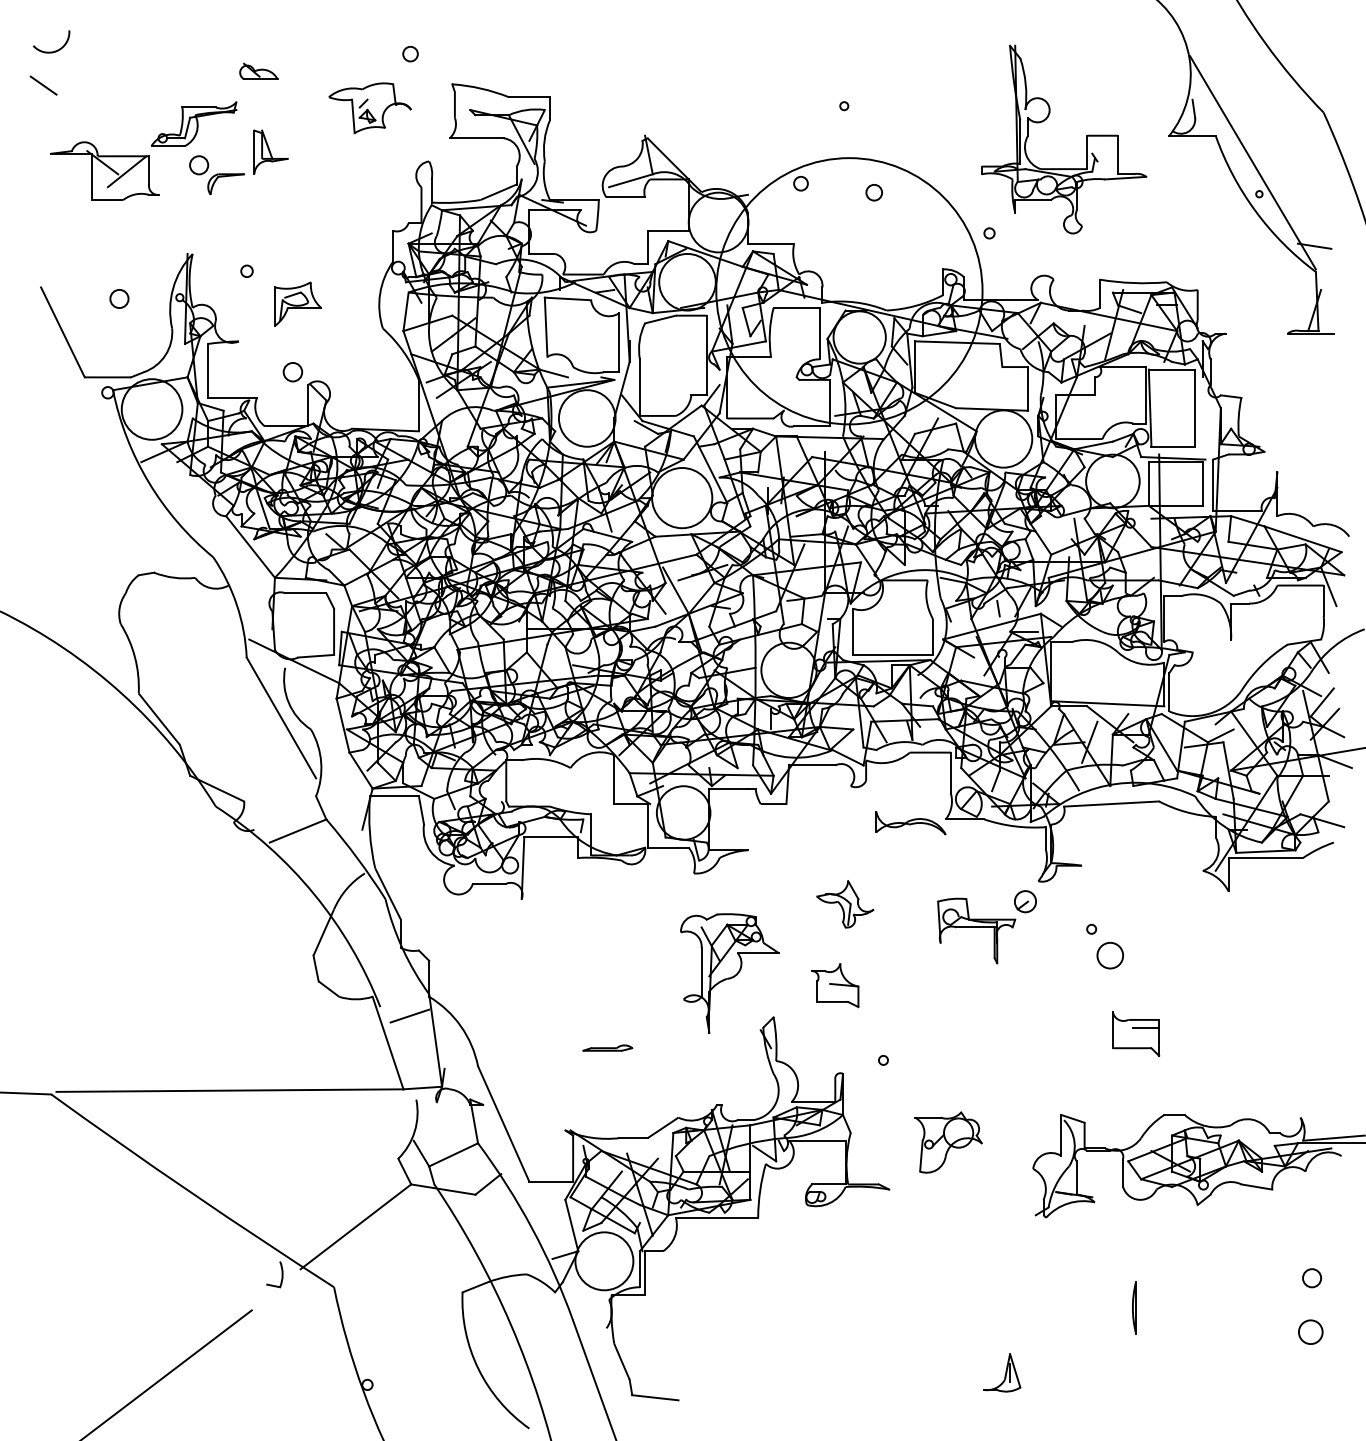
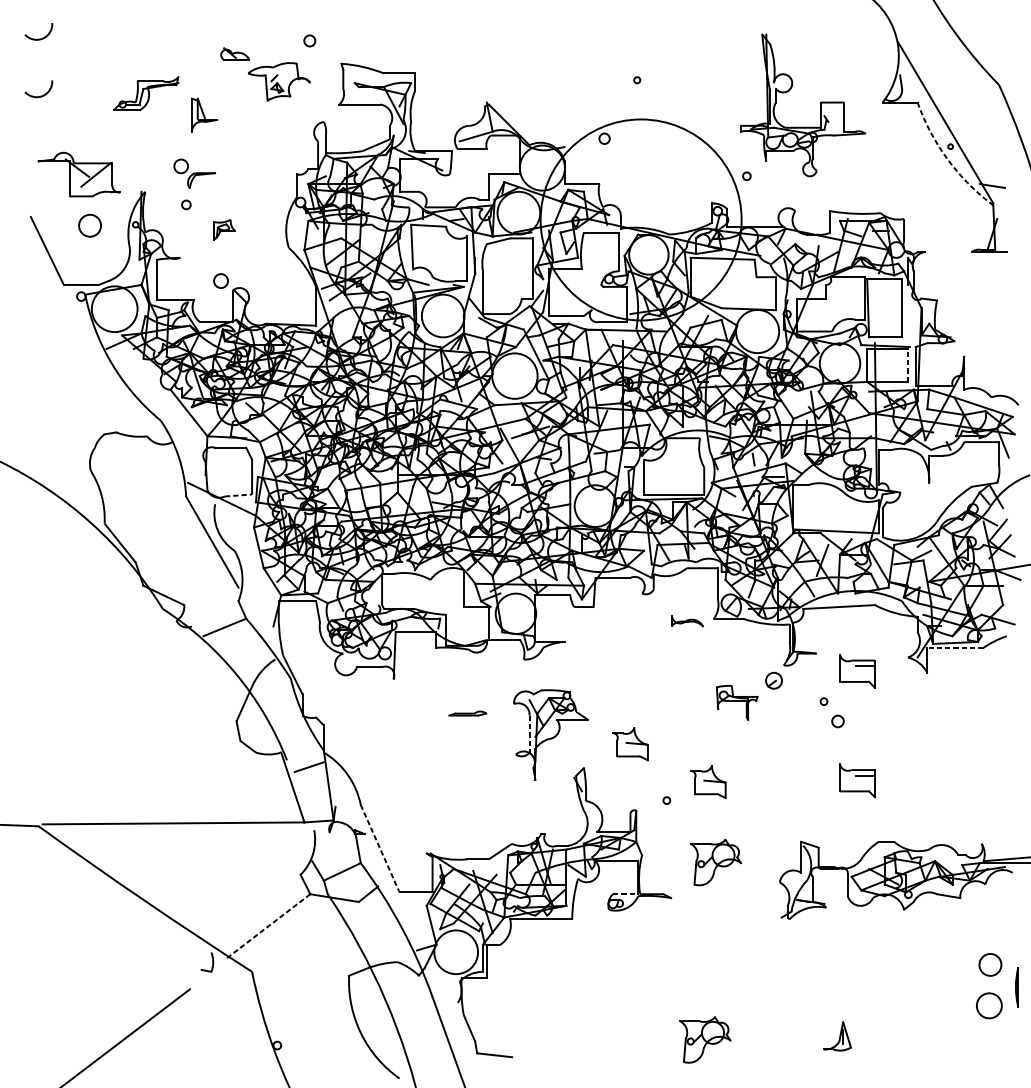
part: (258, 70) -> (235, 53), moved
line: (43, 85) -> (32, 64), removed
arc: (55, 126) -> (41, 95), added
part: (104, 170) -> (78, 174), moved
part: (216, 174) -> (194, 173), moved
circle: (873, 192) -> (659, 145), removed
arc: (1255, 211) -> (947, 159), solid -> dashed
circle: (119, 298) -> (90, 225), size x1.6
part: (297, 303) -> (224, 229), size x0.6
line: (1202, 484) -> (907, 365), solid -> dashed
line: (316, 656) -> (238, 495), solid -> dashed
part: (910, 823) -> (687, 621), size x0.6
line: (1265, 858) -> (955, 648), solid -> dashed
part: (1136, 888) -> (857, 670), added
part: (845, 904) -> (638, 682), removed
part: (976, 930) -> (737, 702), size x0.7
circle: (1109, 955) -> (837, 721), size x0.6
line: (701, 972) -> (529, 734), solid -> dashed
part: (938, 1035) -> (708, 781), added
part: (607, 1047) -> (467, 713), moved
line: (503, 1124) -> (379, 848), solid -> dashed
line: (828, 1184) -> (625, 894), solid -> dashed
line: (355, 1226) -> (268, 925), solid -> dashed
circle: (1311, 1278) -> (989, 965), size x1.6
line: (1133, 1307) -> (1016, 987), moved
circle: (1310, 1331) -> (989, 1005), size x1.4
part: (1002, 1372) -> (837, 1036), moved
part: (934, 1377) -> (705, 1039), added

